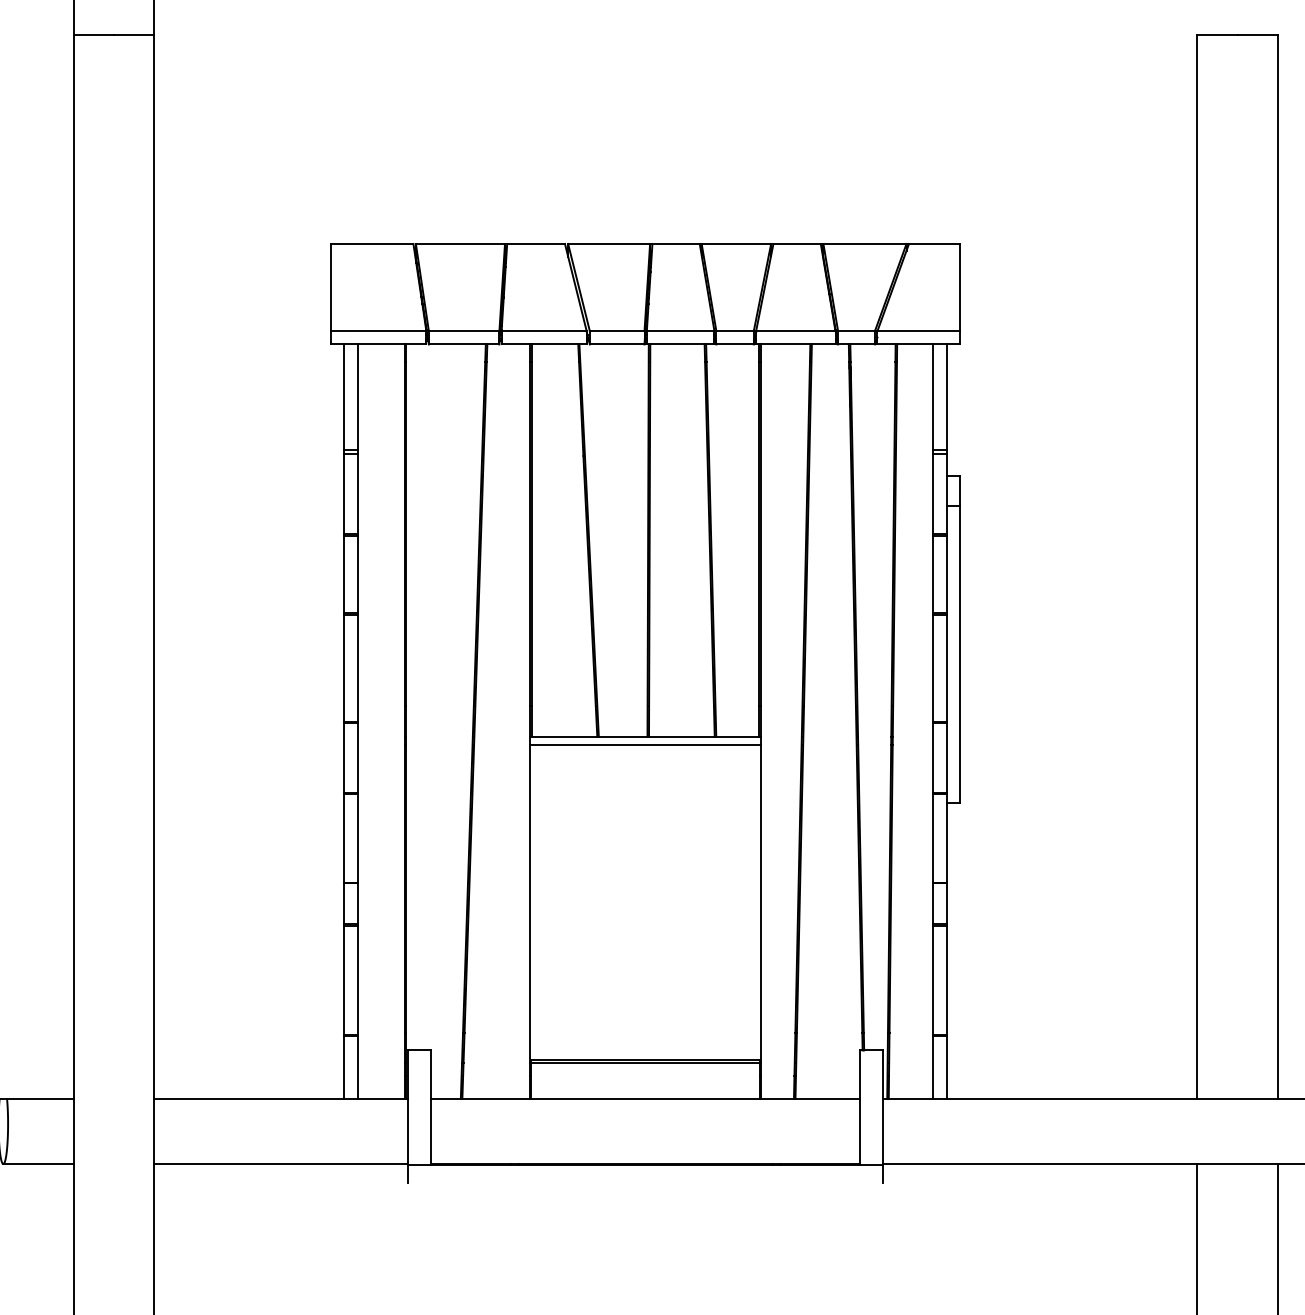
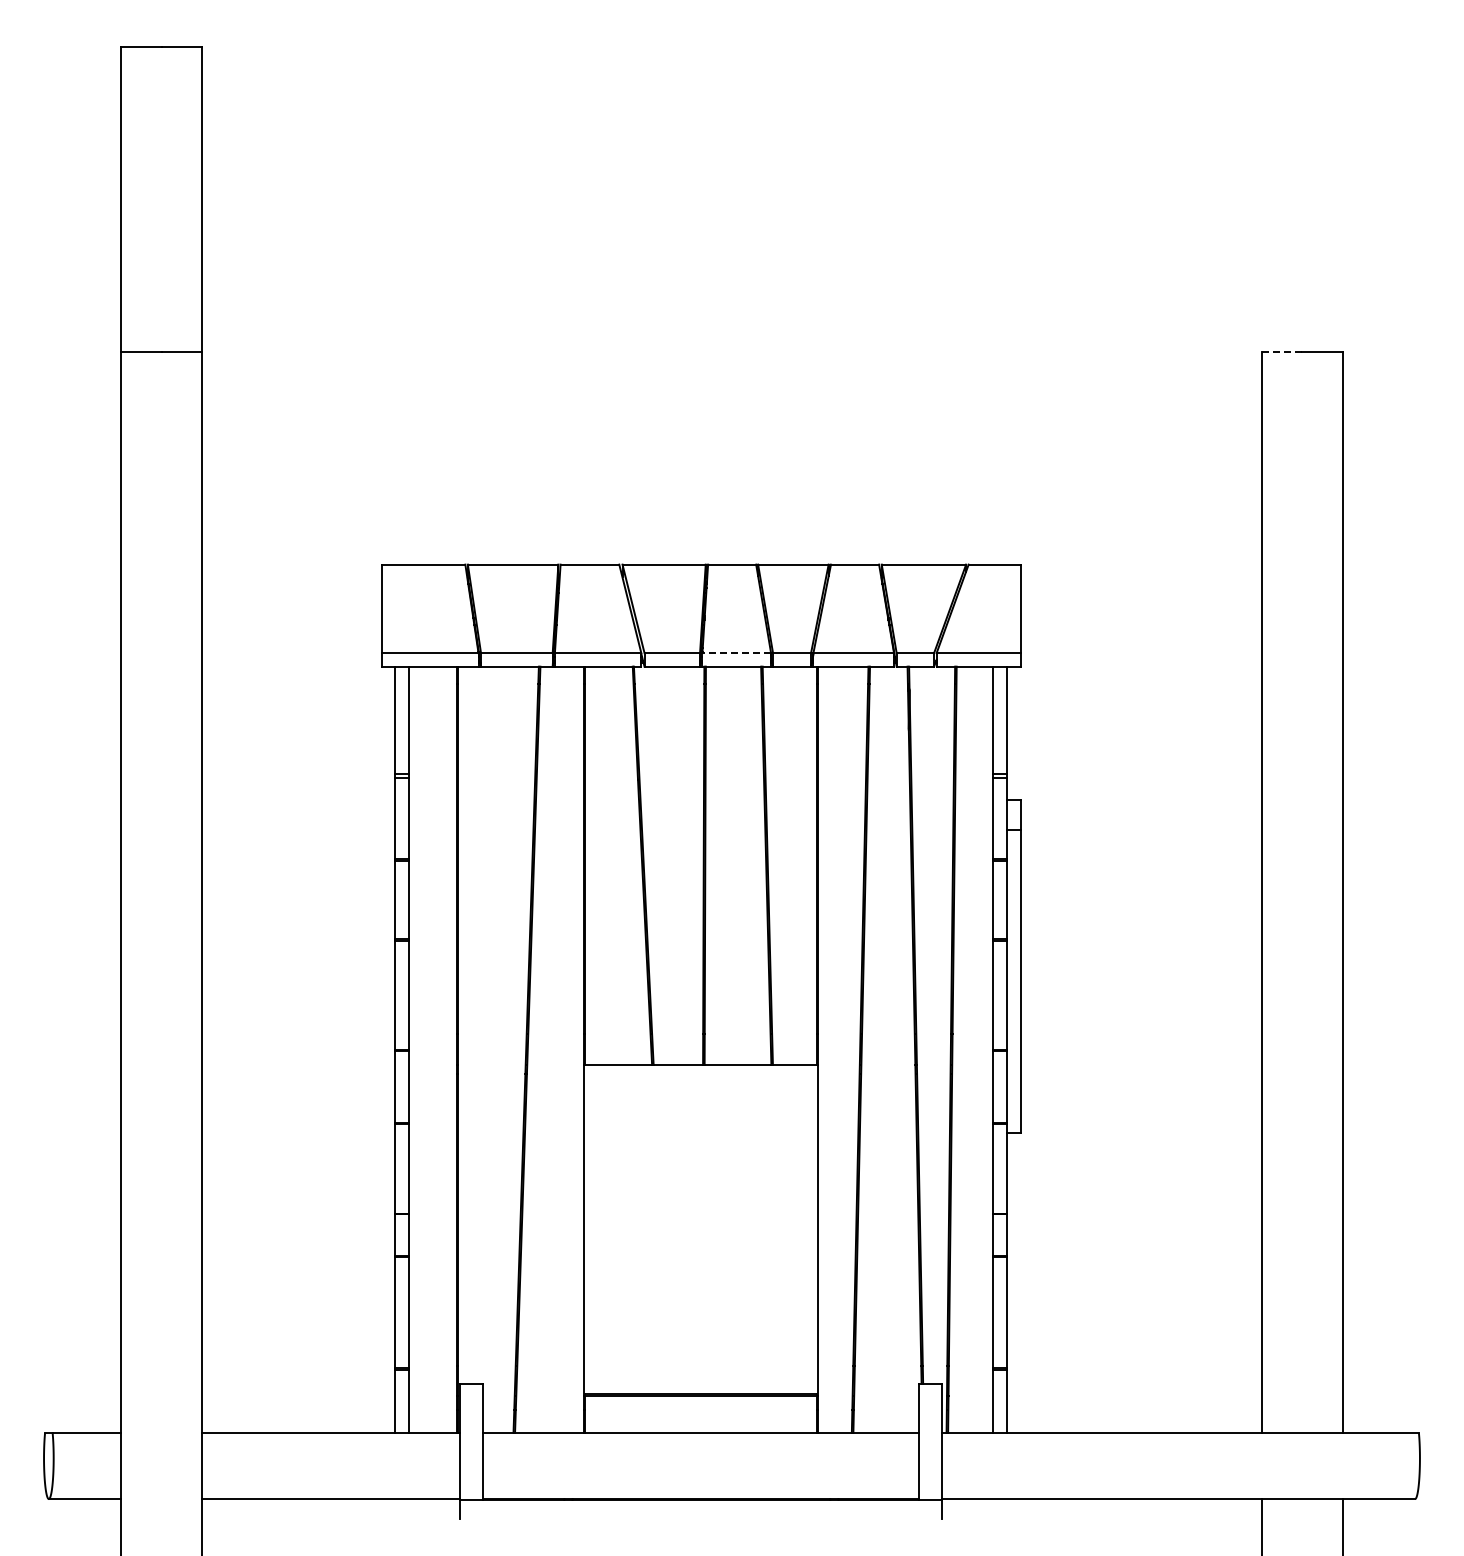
line: (1217, 35) -> (1282, 352), solid -> dashed
line: (680, 331) -> (736, 653), solid -> dashed
line: (644, 745) -> (700, 1073), removed

